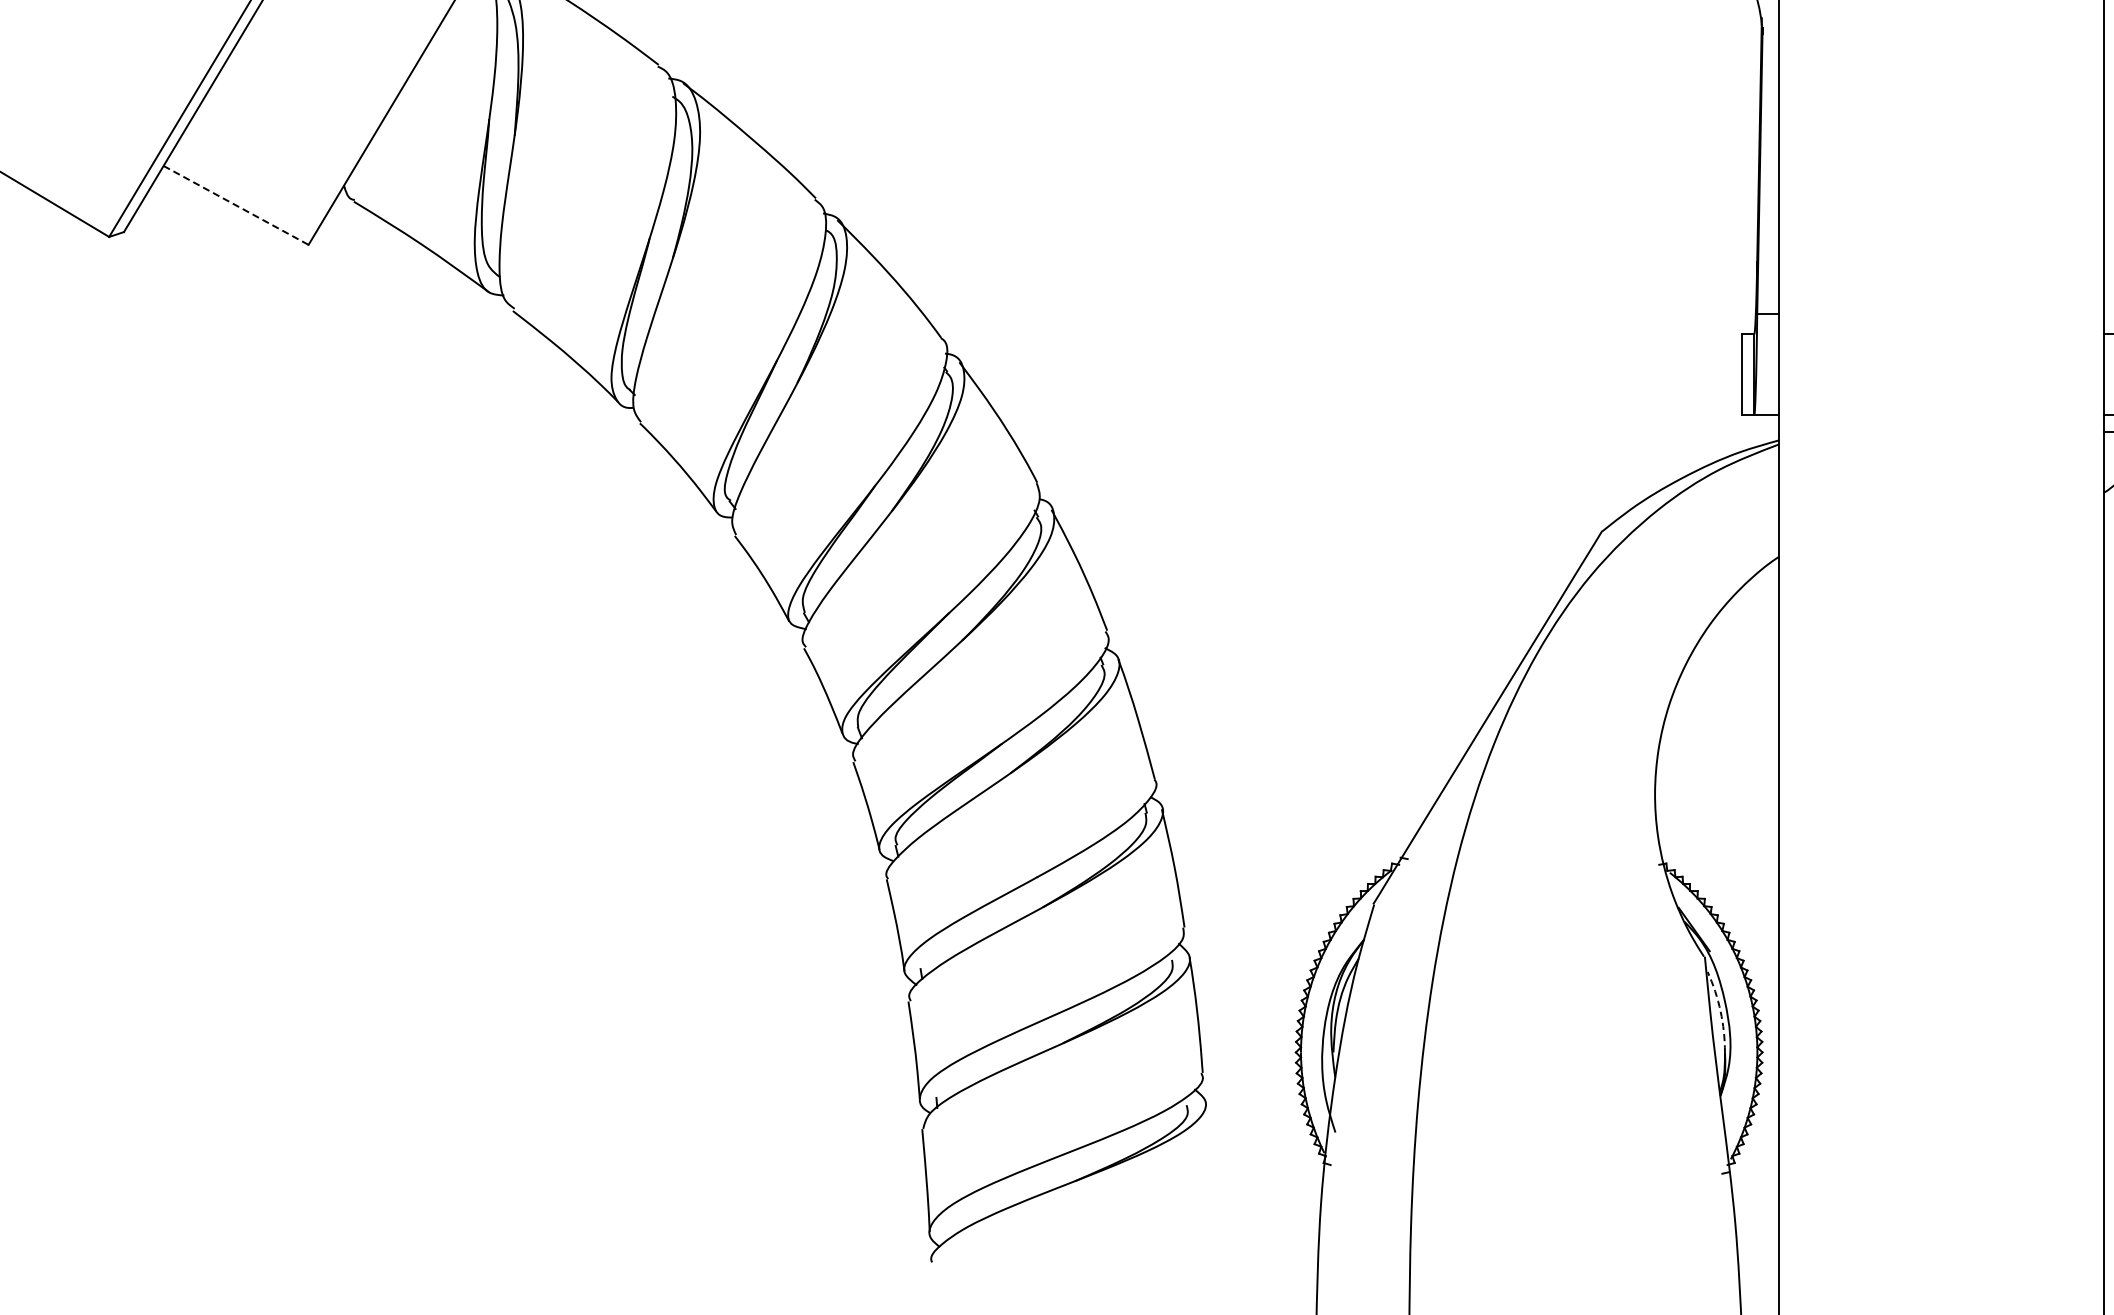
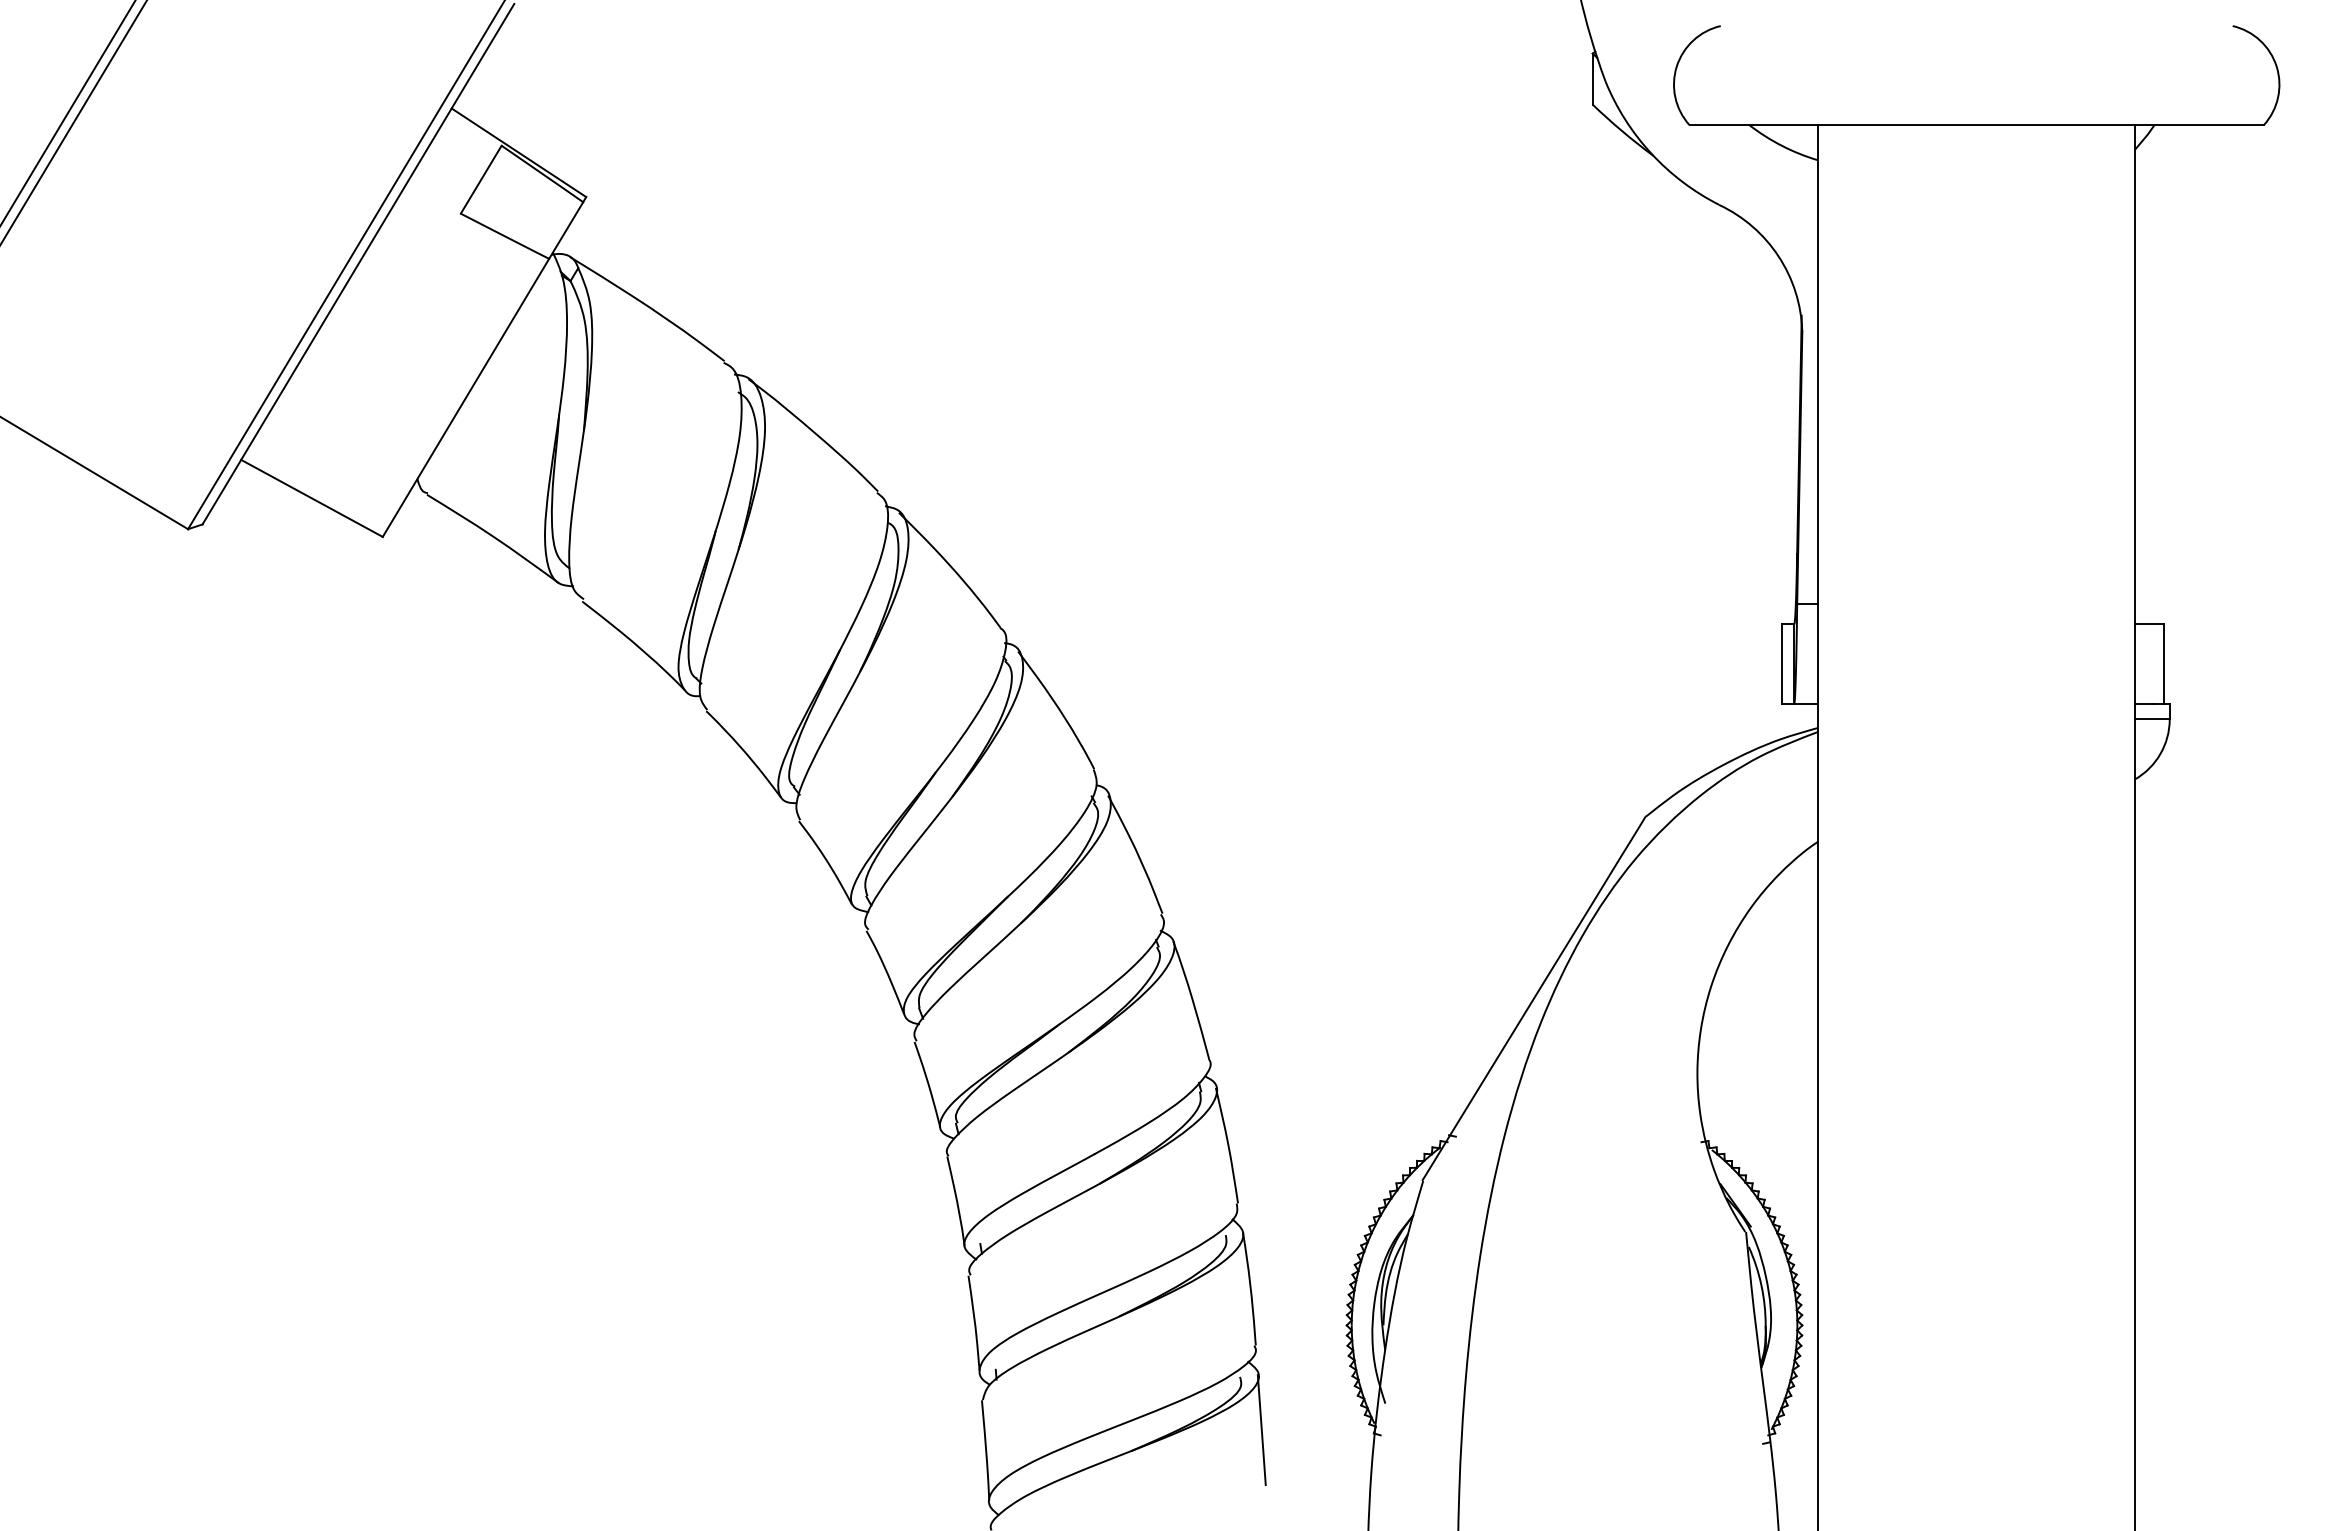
line: (235, 205) -> (311, 498), dashed -> solid
arc: (1720, 1011) -> (1761, 1285), dashed -> solid
line: (1208, 1160) -> (1261, 1430), added

